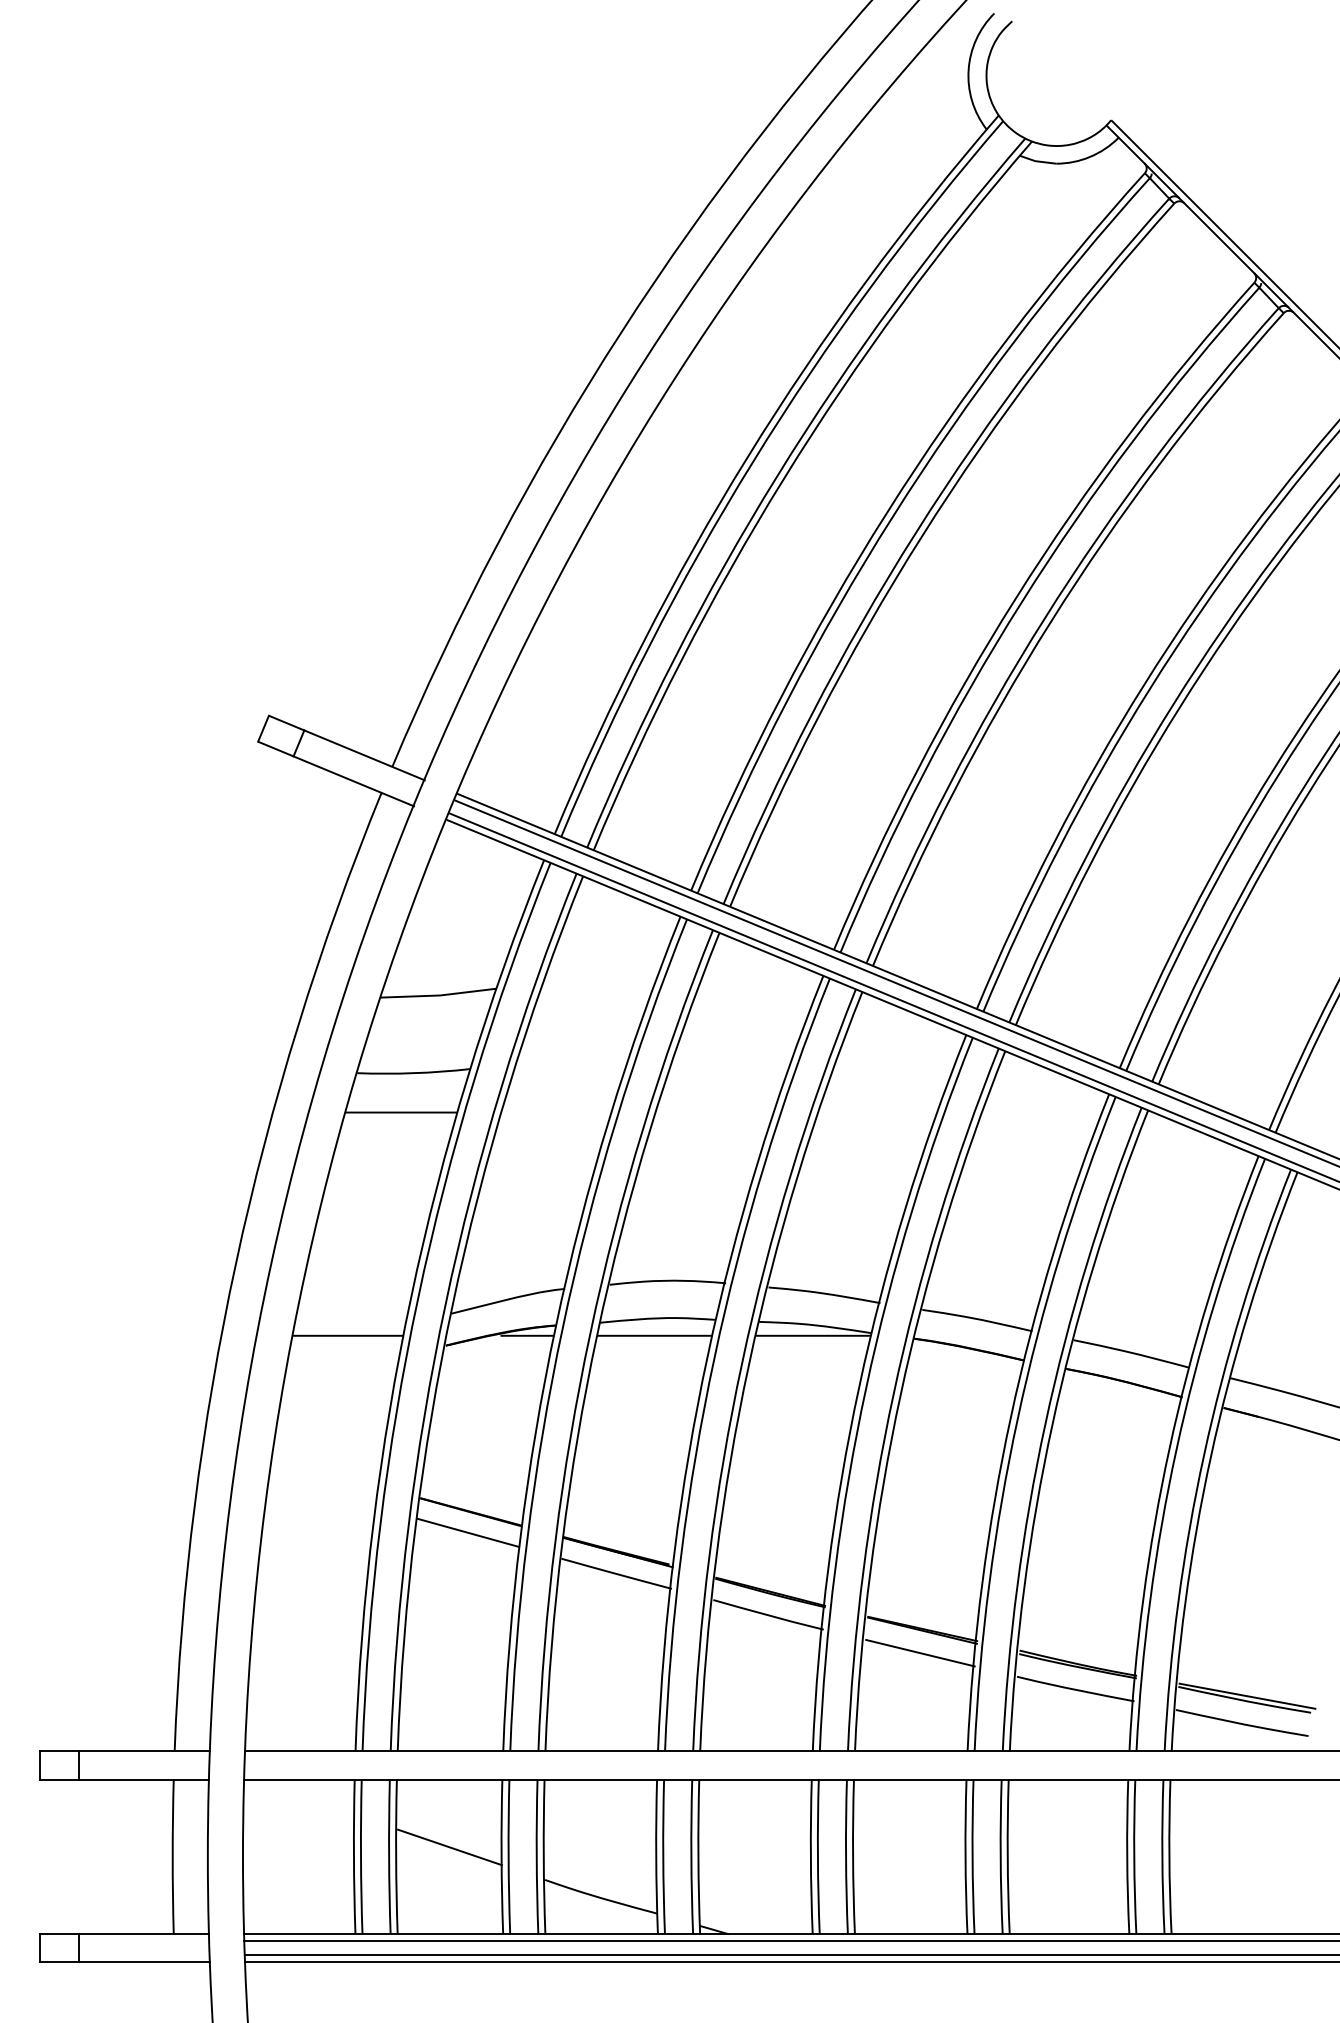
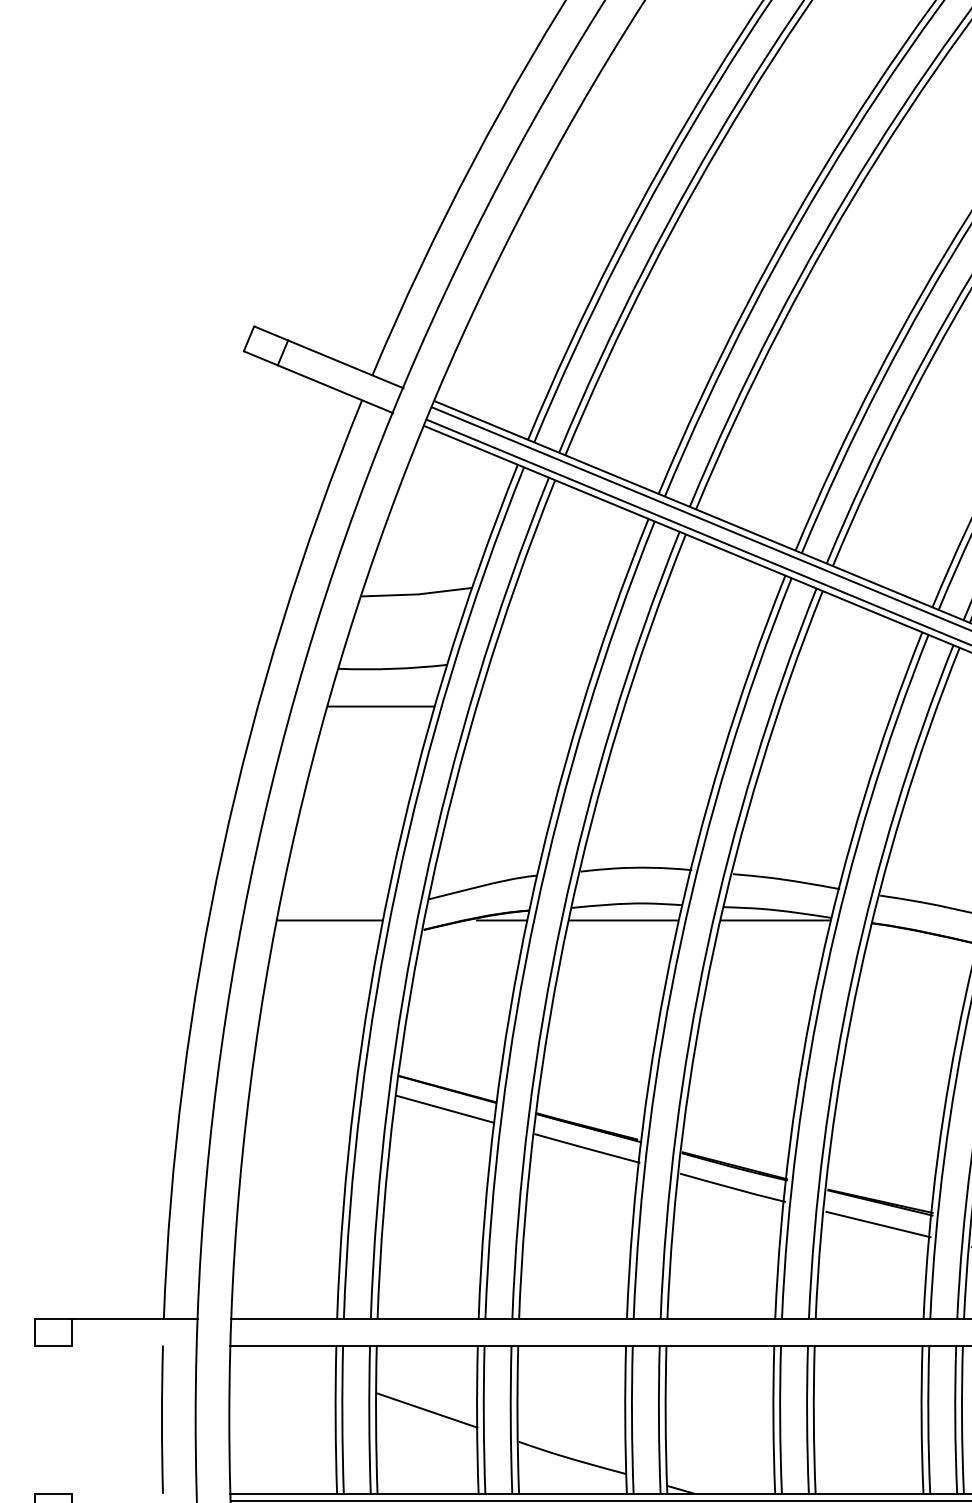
line: (143, 1779) -> (134, 1345), removed
line: (143, 1934) -> (134, 1494), removed

